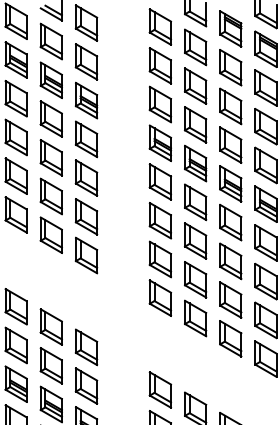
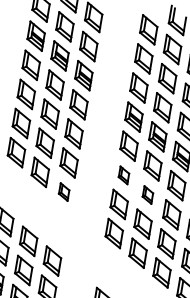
part: (159, 220) -> (123, 175), size x0.6
part: (195, 240) -> (147, 194), size x0.6
part: (86, 255) -> (64, 192), size x0.6

